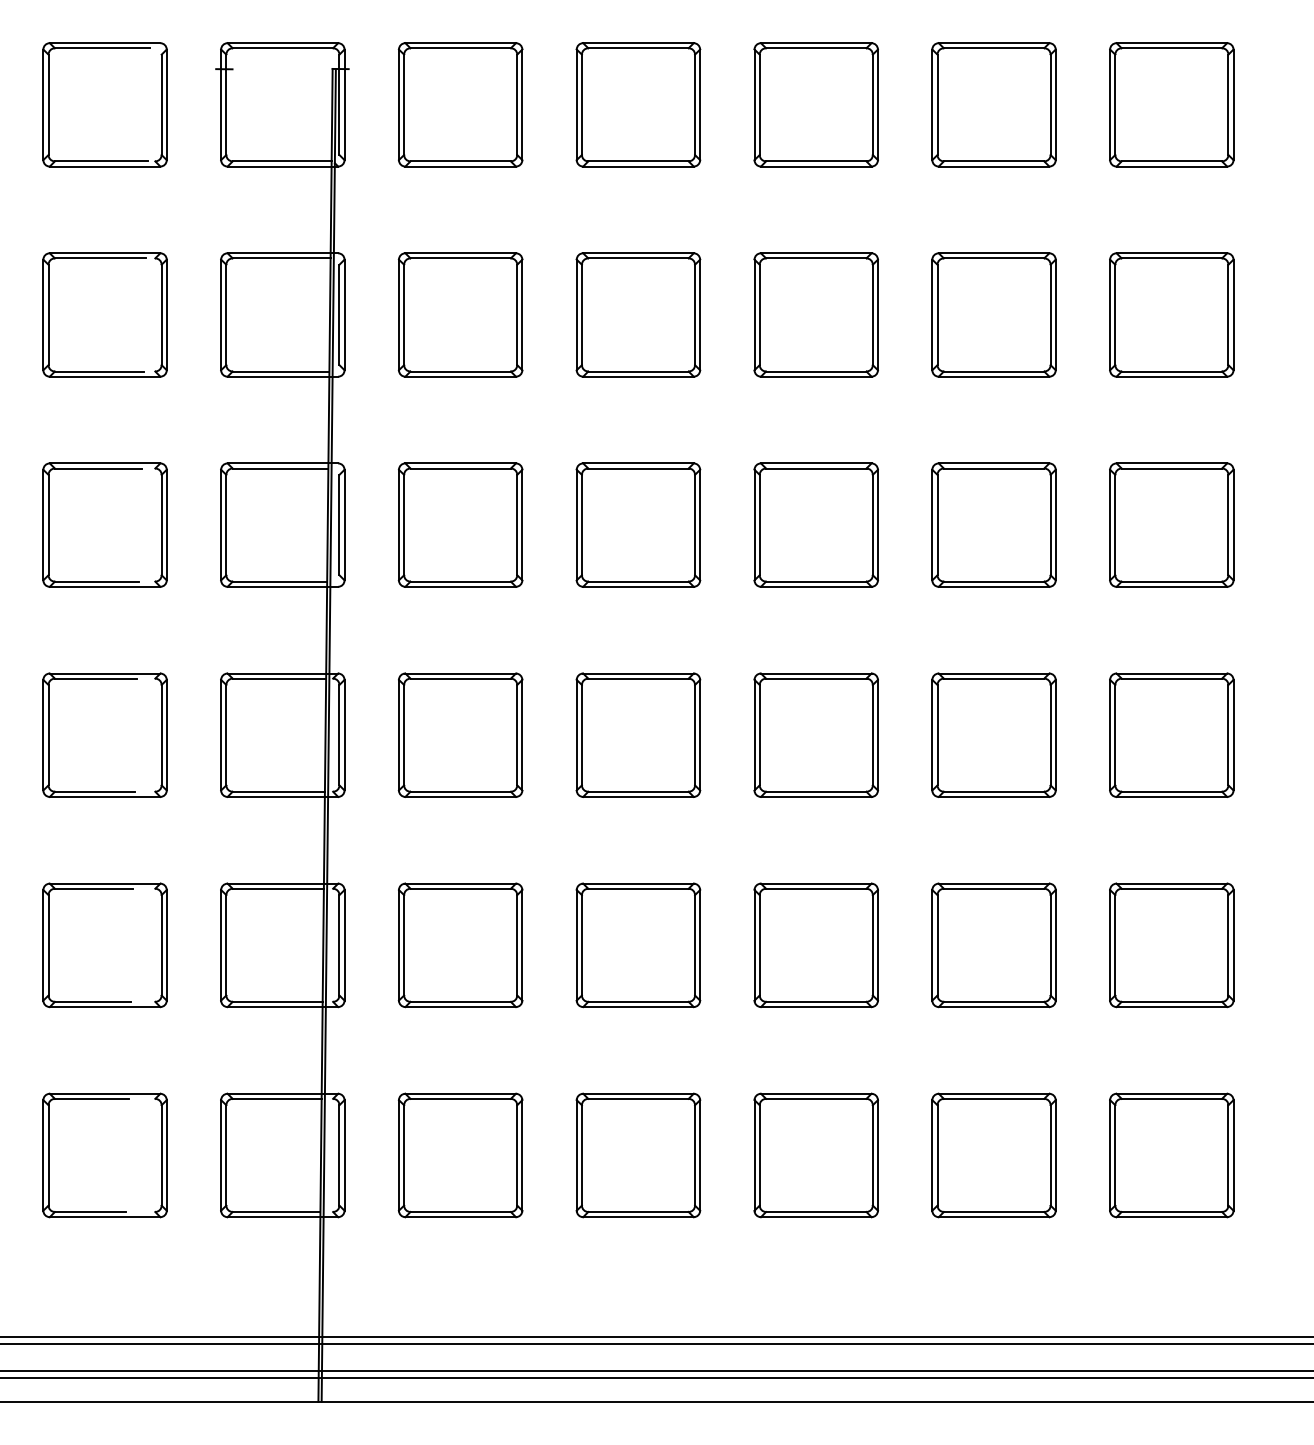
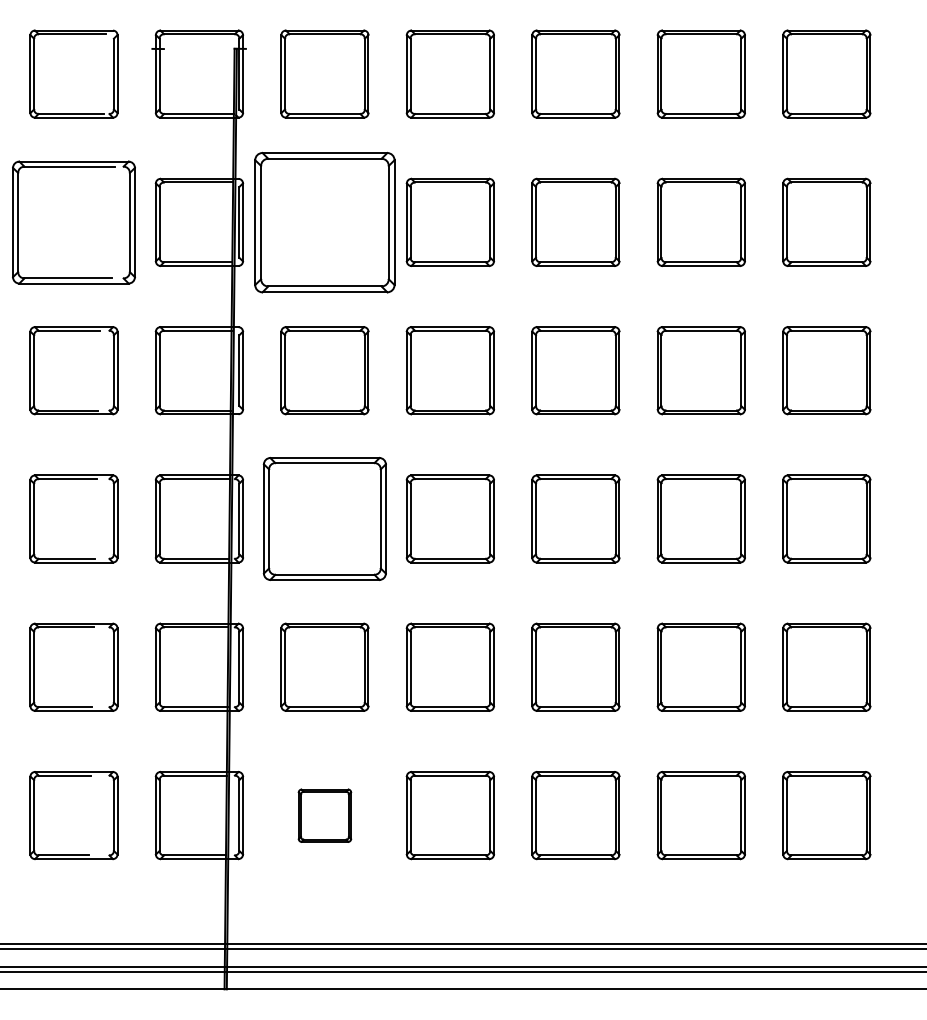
part: (104, 313) -> (73, 221), size x1.4
part: (460, 313) -> (324, 221), size x1.6
part: (460, 734) -> (324, 518), size x1.4
part: (460, 1155) -> (324, 815), size x0.6

